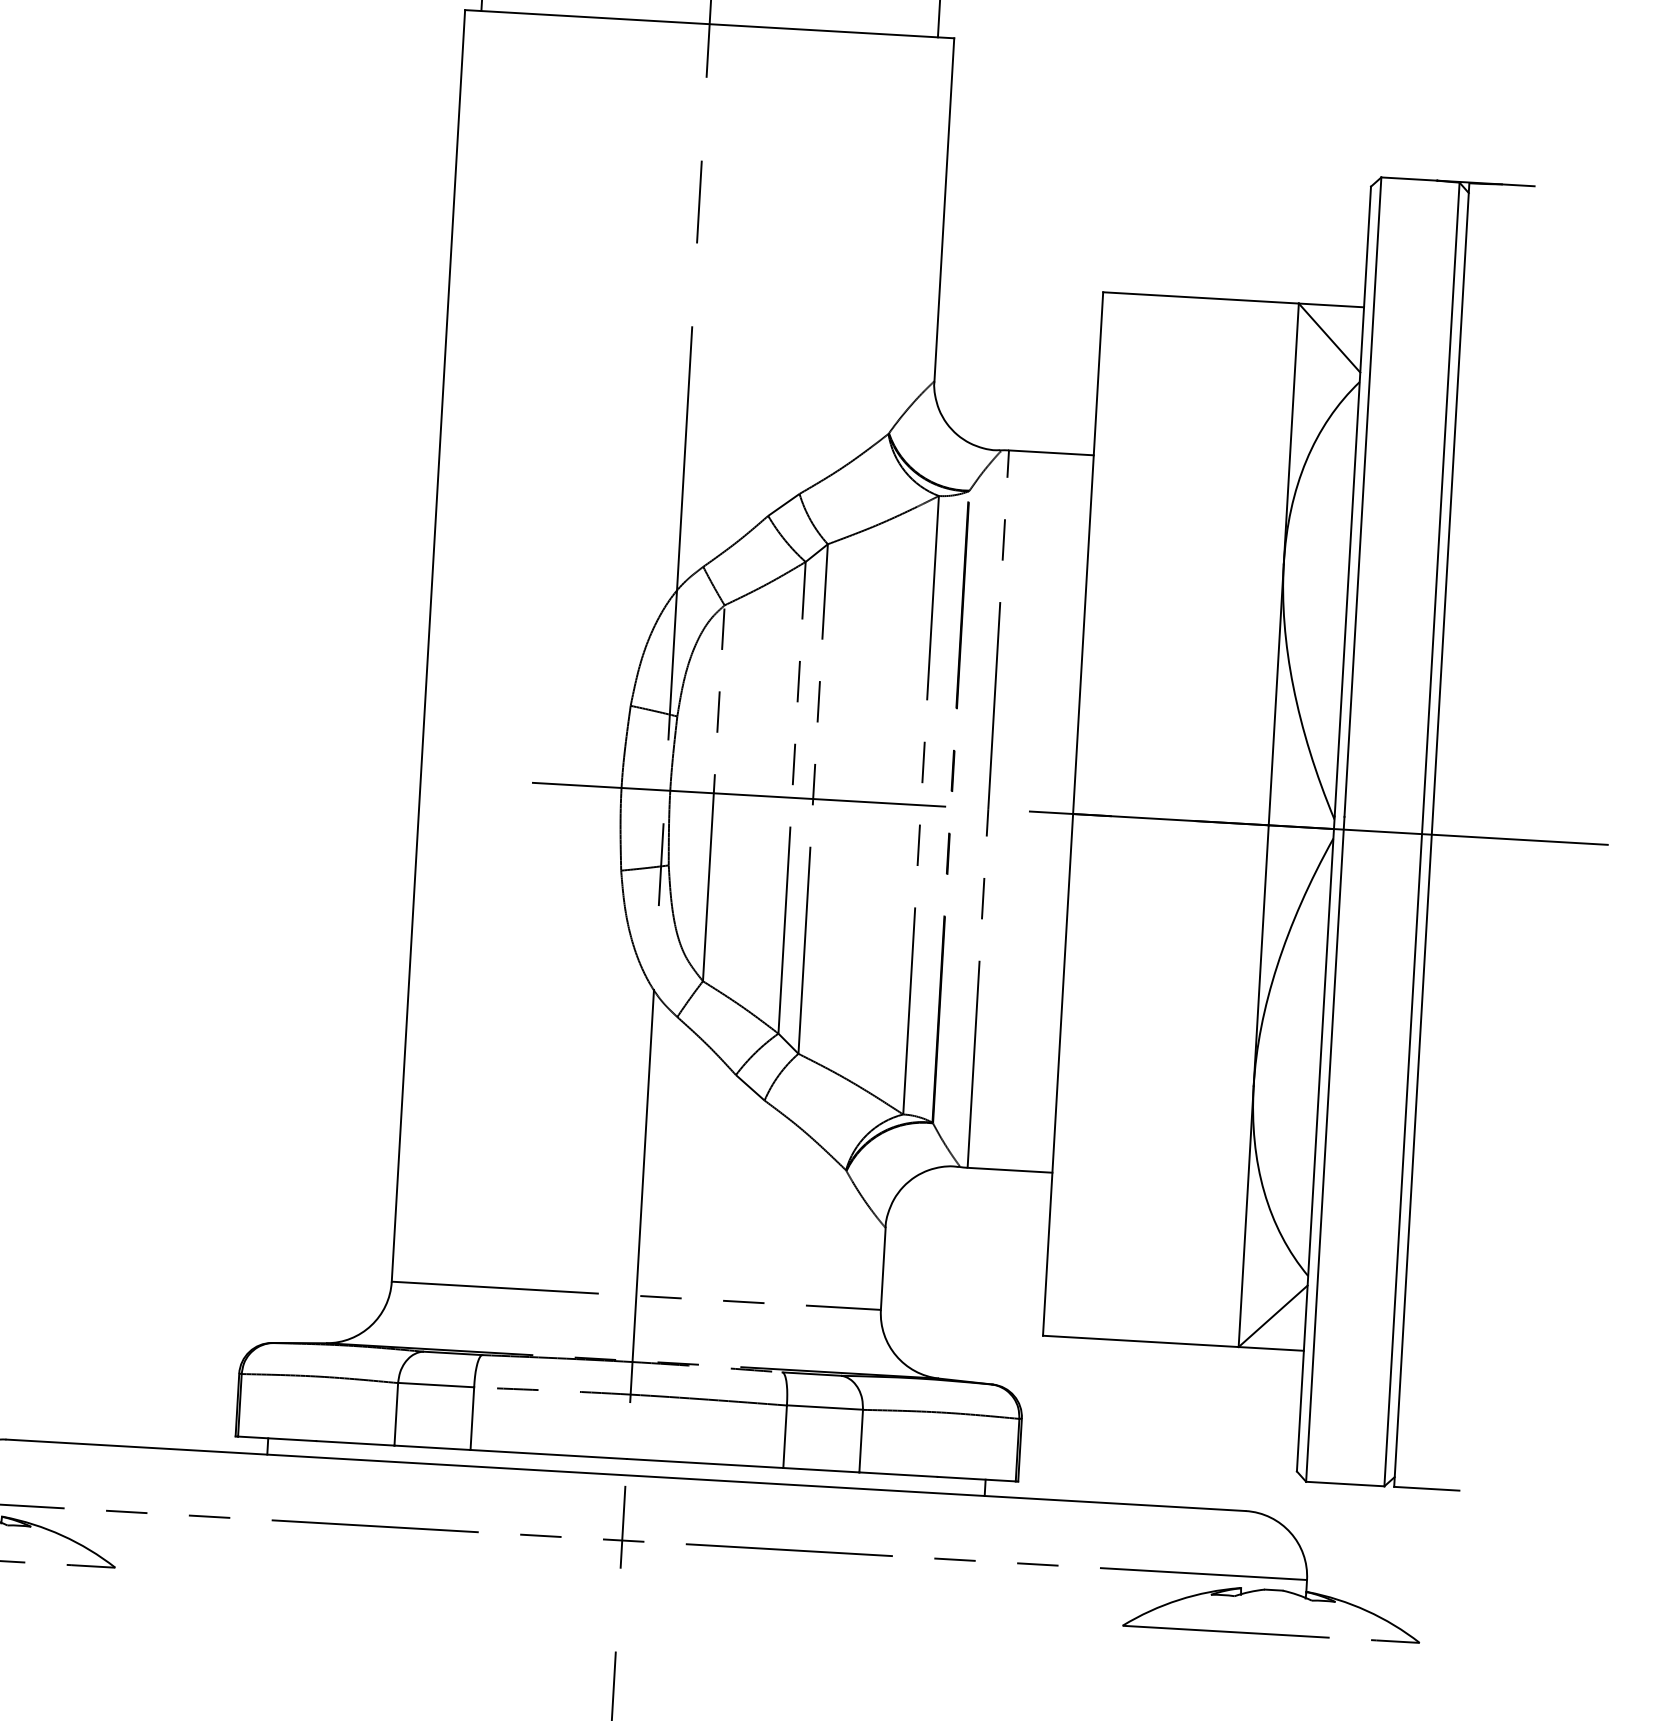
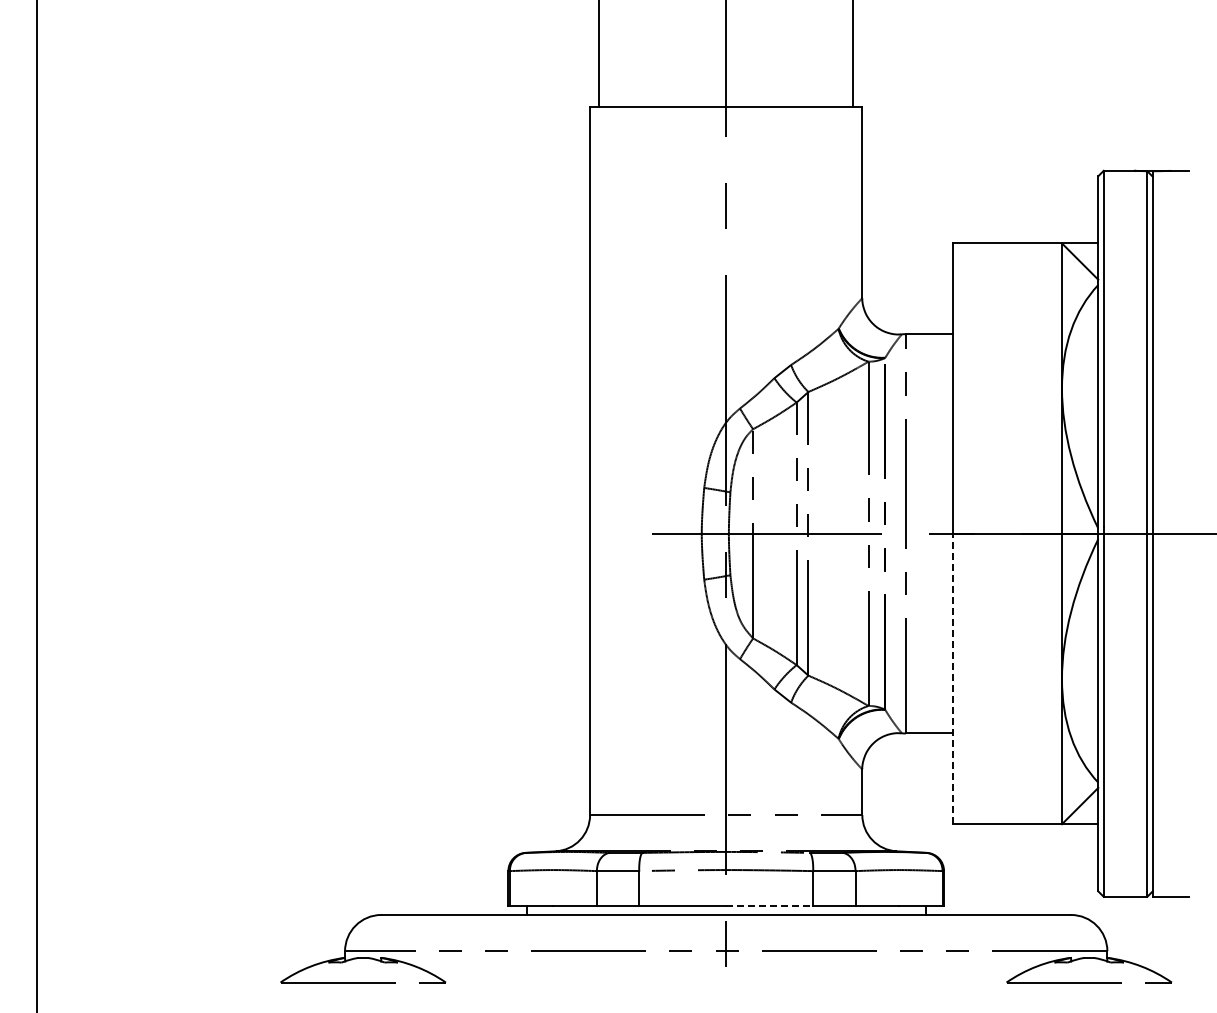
line: (1058, 1073) -> (953, 678), solid -> dashed
line: (704, 1462) -> (769, 905), solid -> dashed

